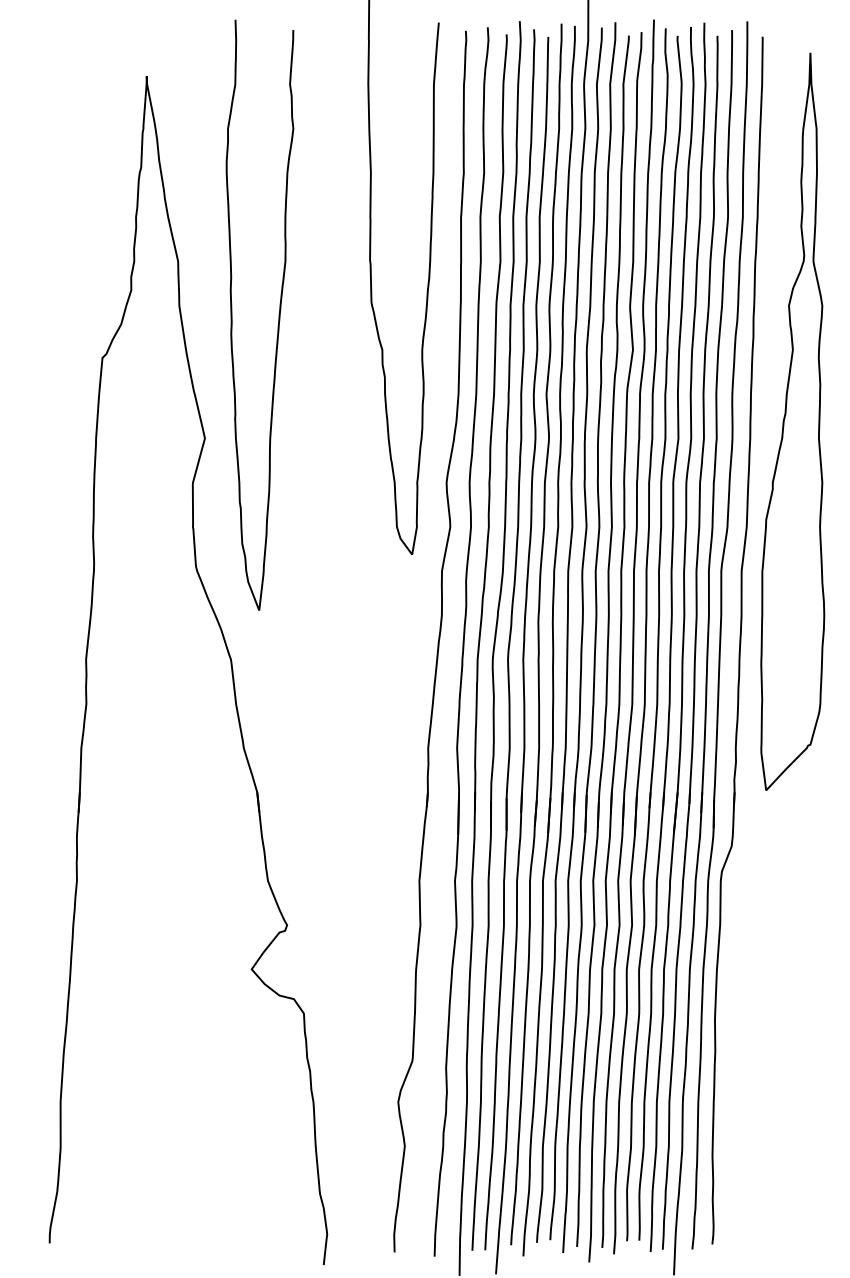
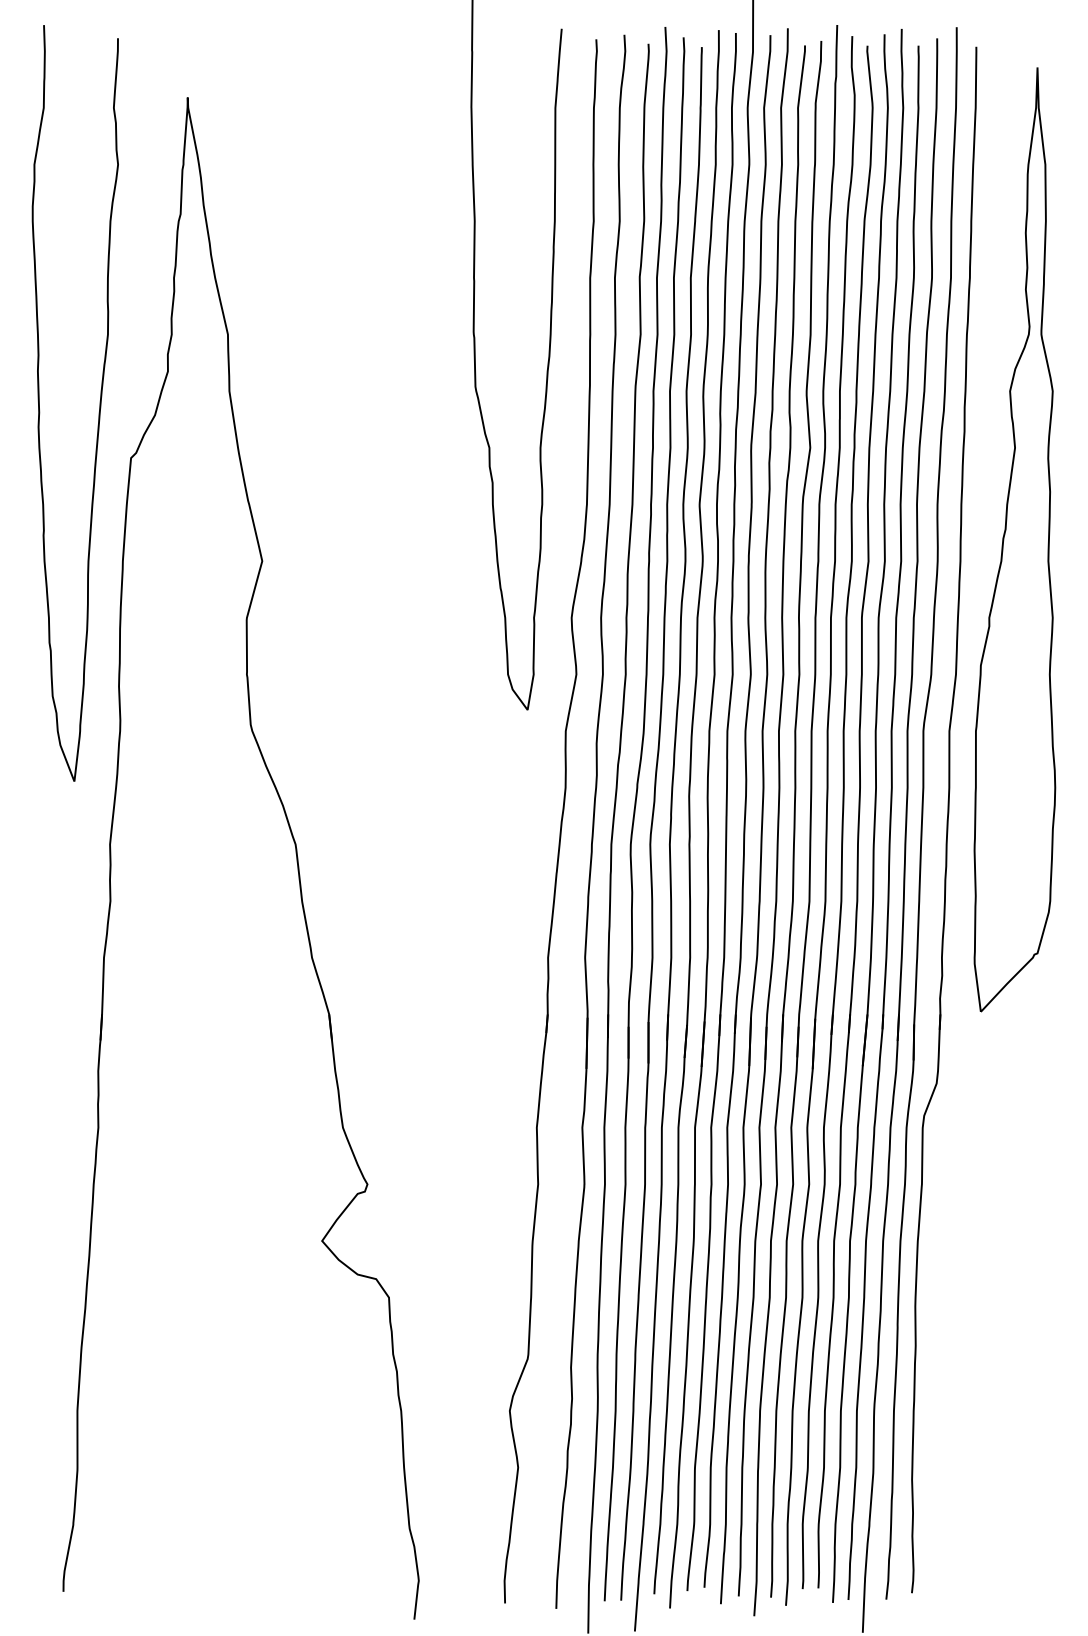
curve: (278, 314) -> (99, 402), moved

